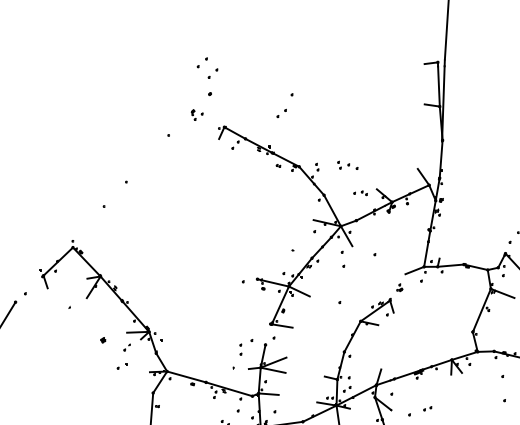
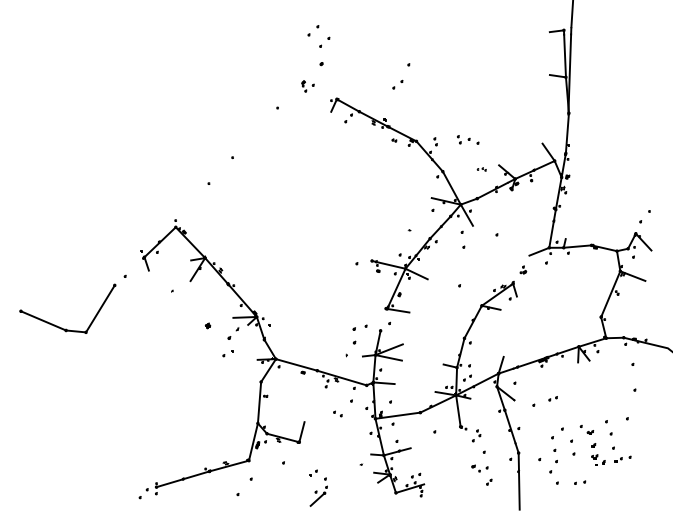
part: (360, 193) -> (481, 169), size x0.6
part: (127, 347) -> (233, 333), size x1.6
part: (240, 349) -> (354, 335), size x1.4

